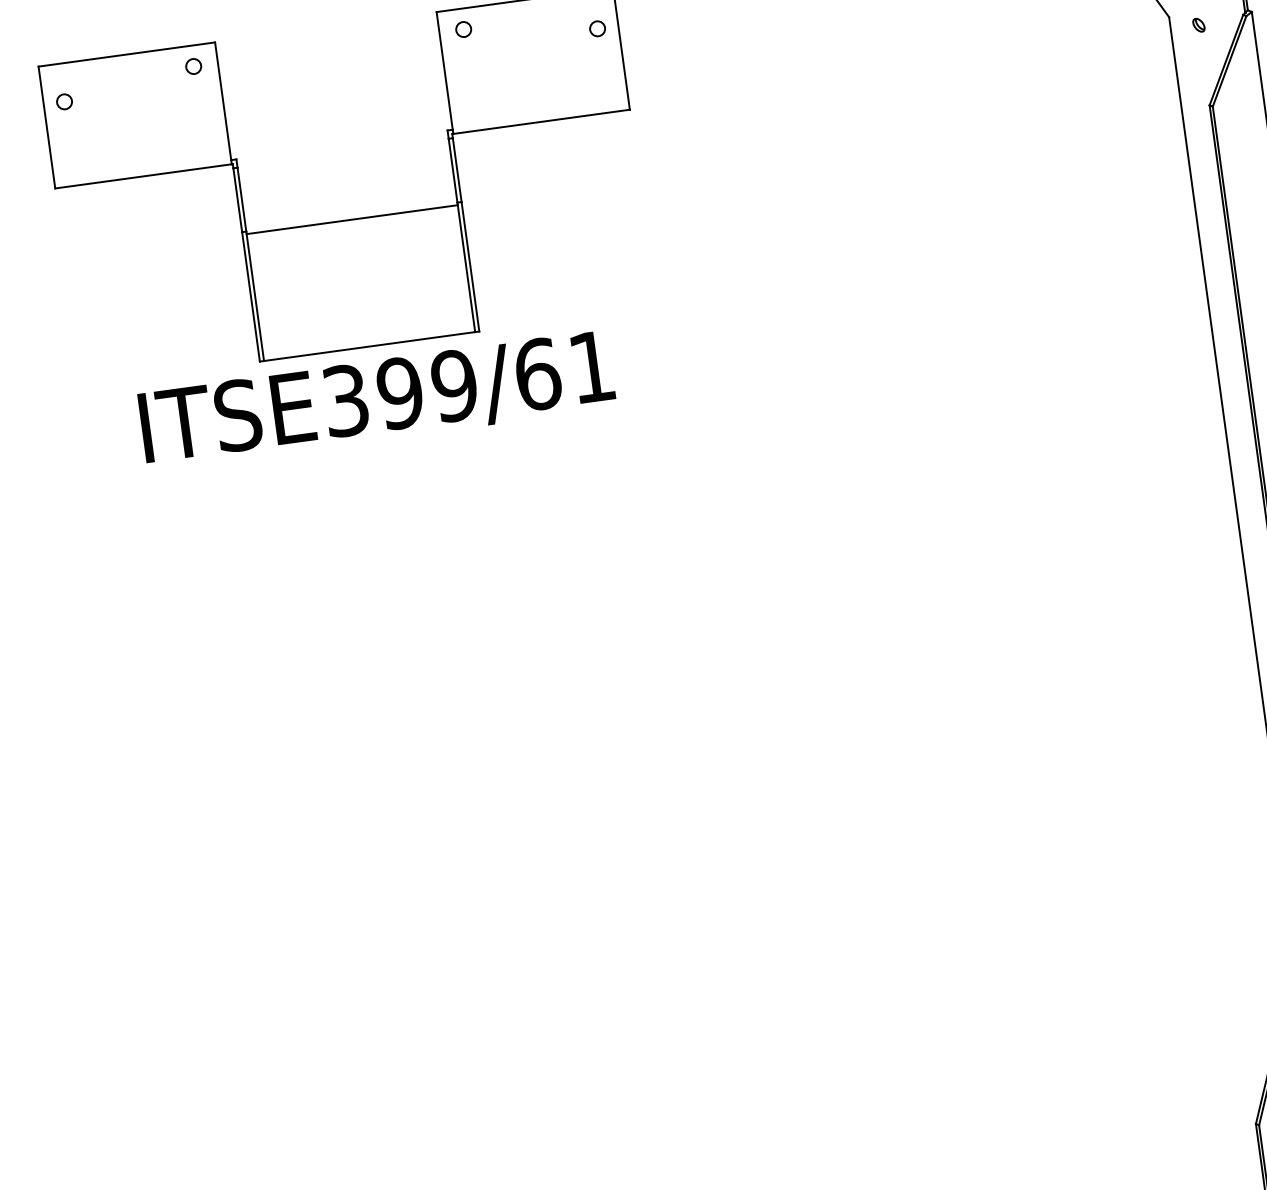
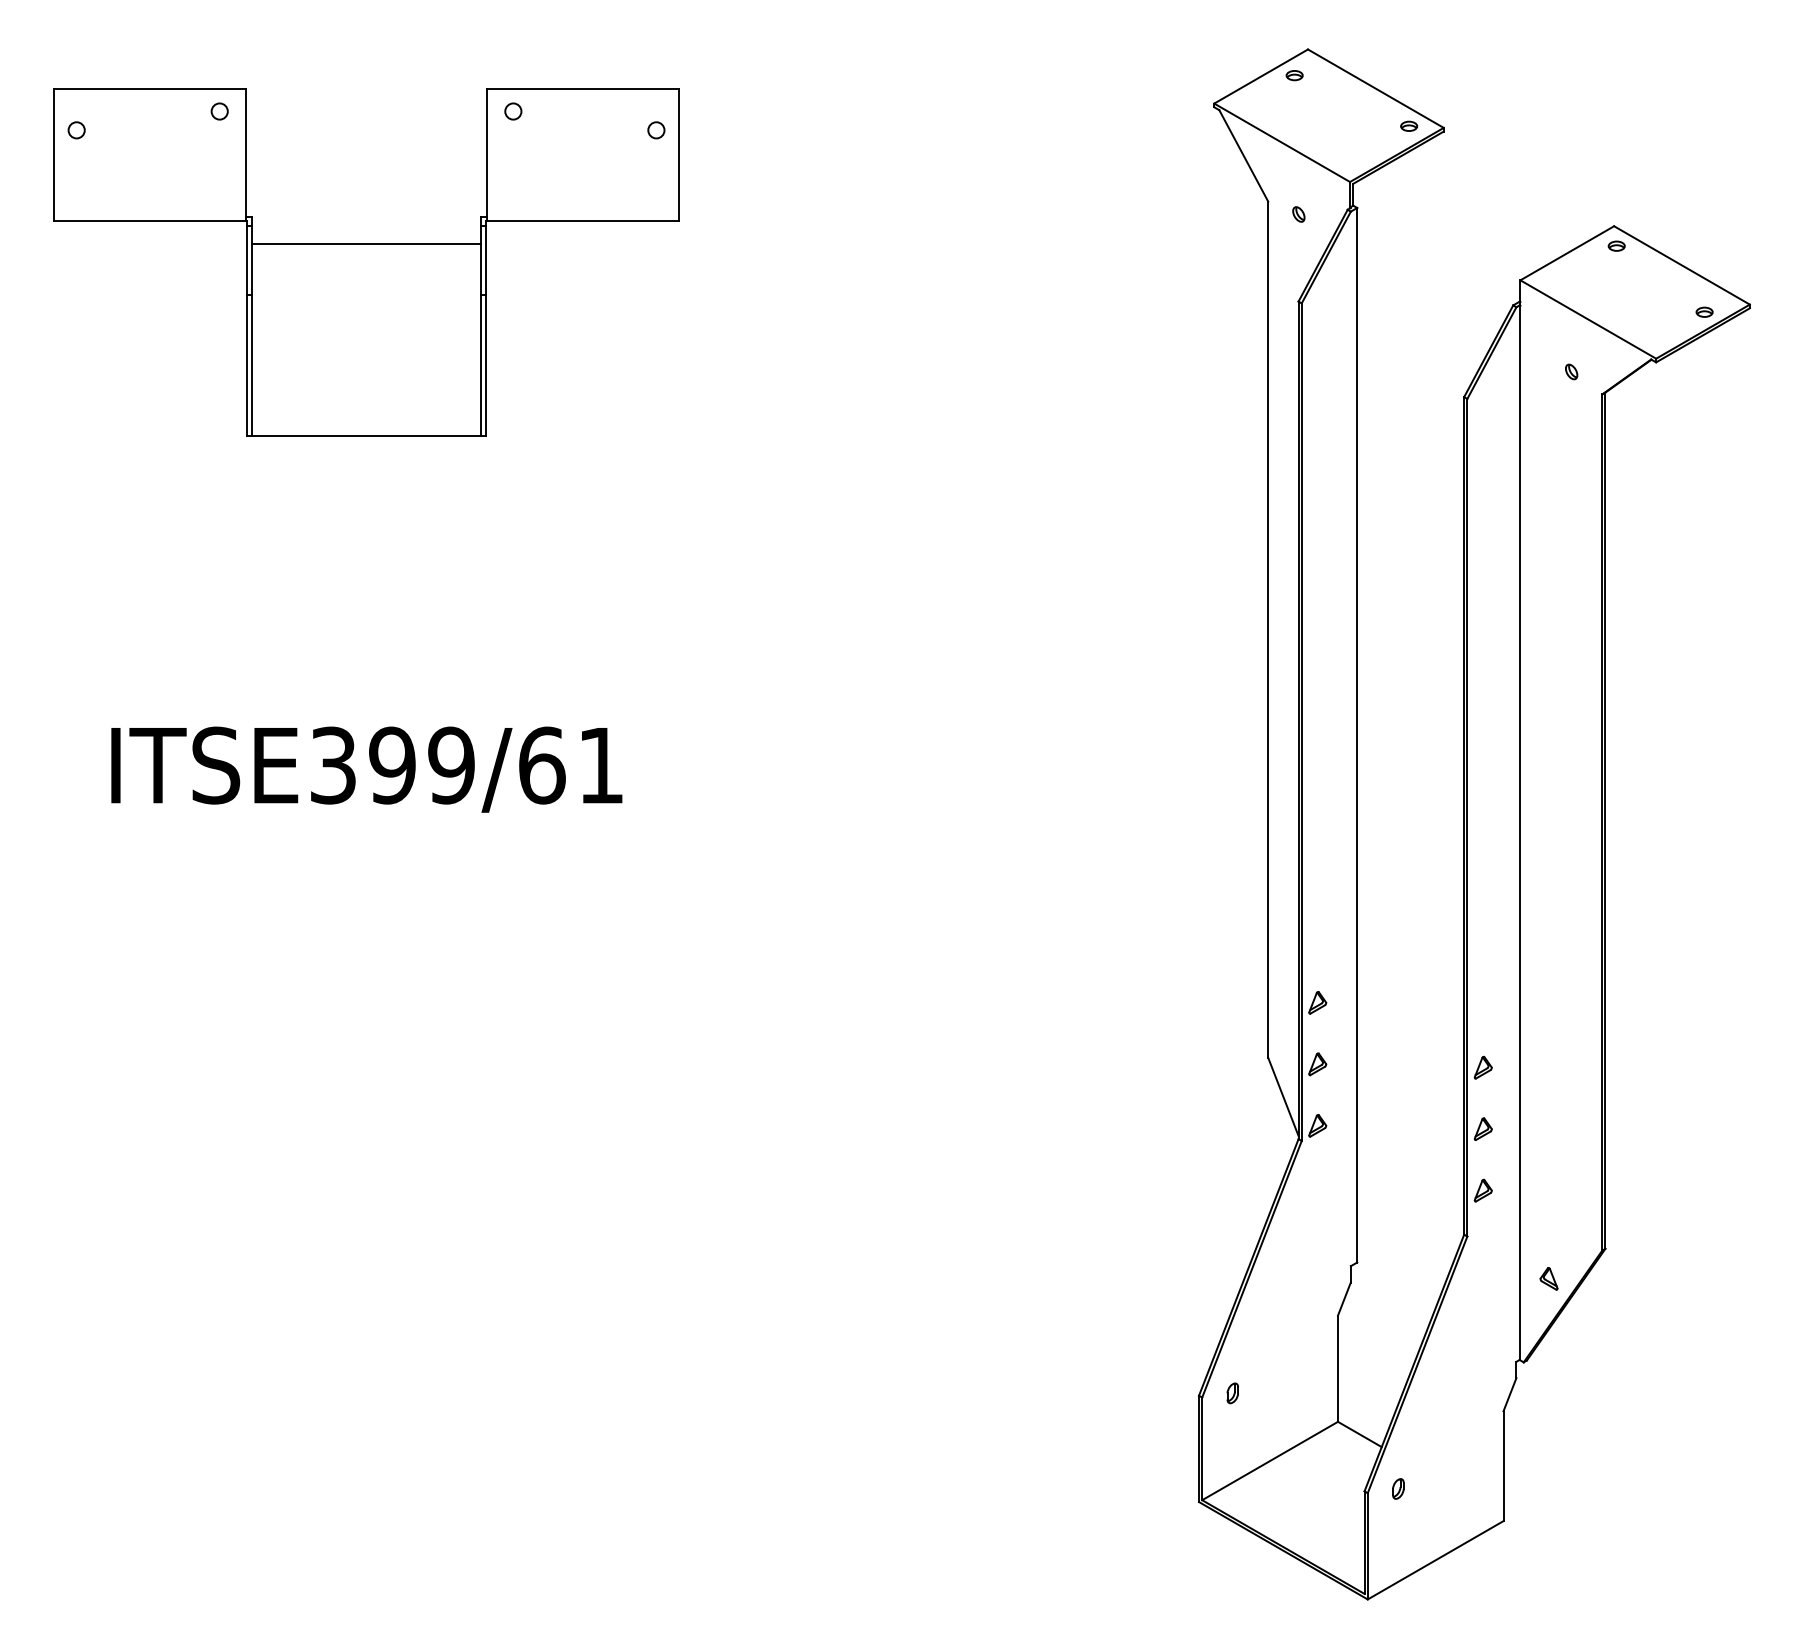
line: (352, 219) -> (366, 244), moved
text: (376, 400) -> (366, 769), moved

